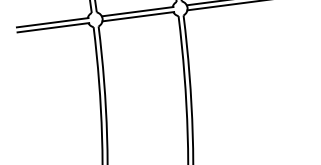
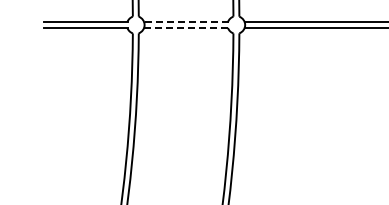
line: (136, 12) -> (185, 22), solid -> dashed
line: (138, 17) -> (186, 28), solid -> dashed

